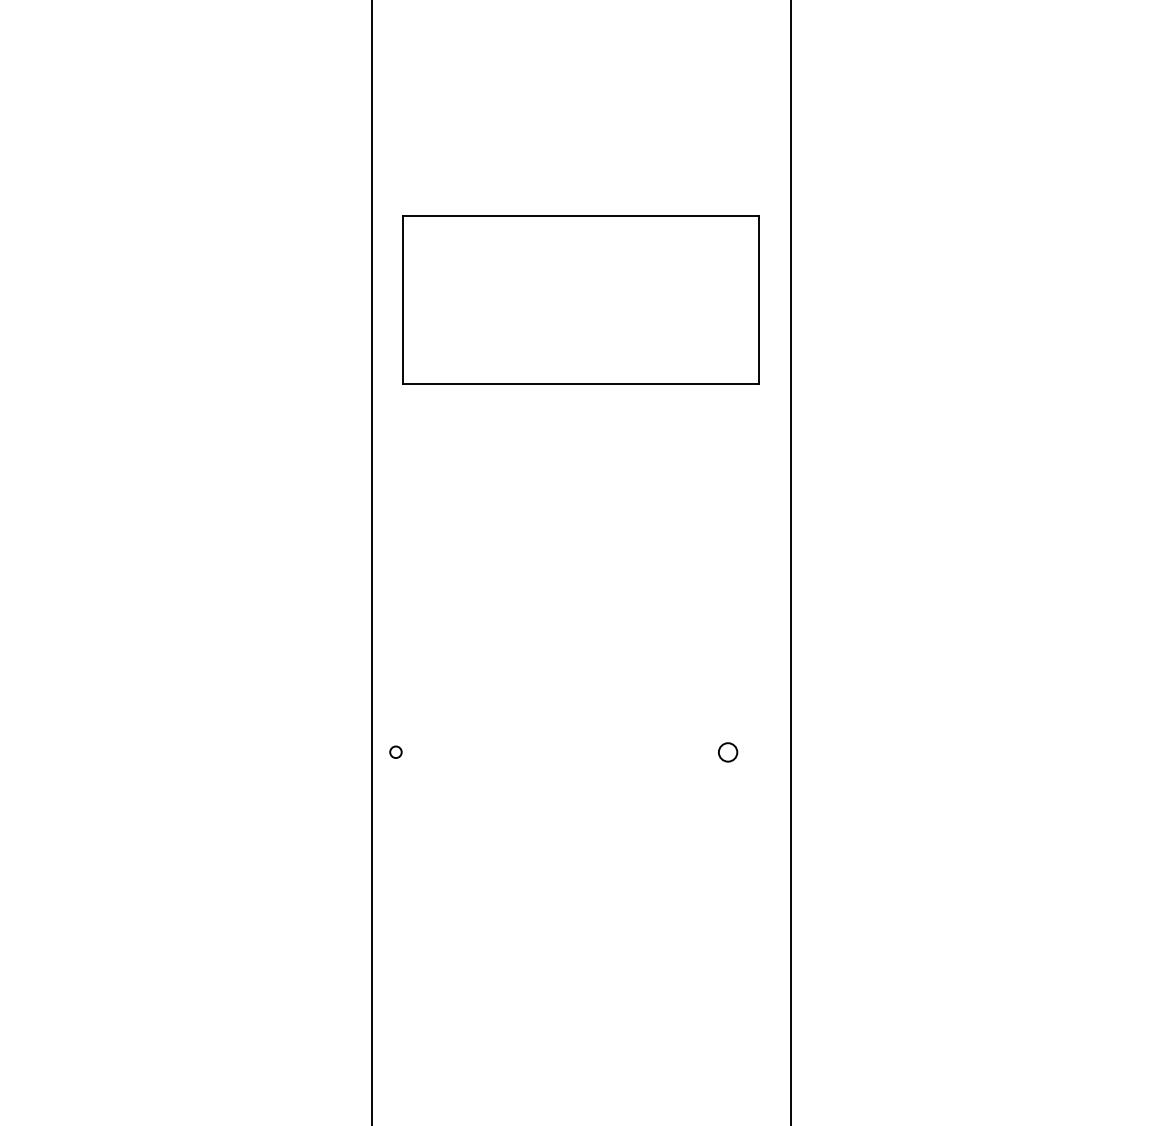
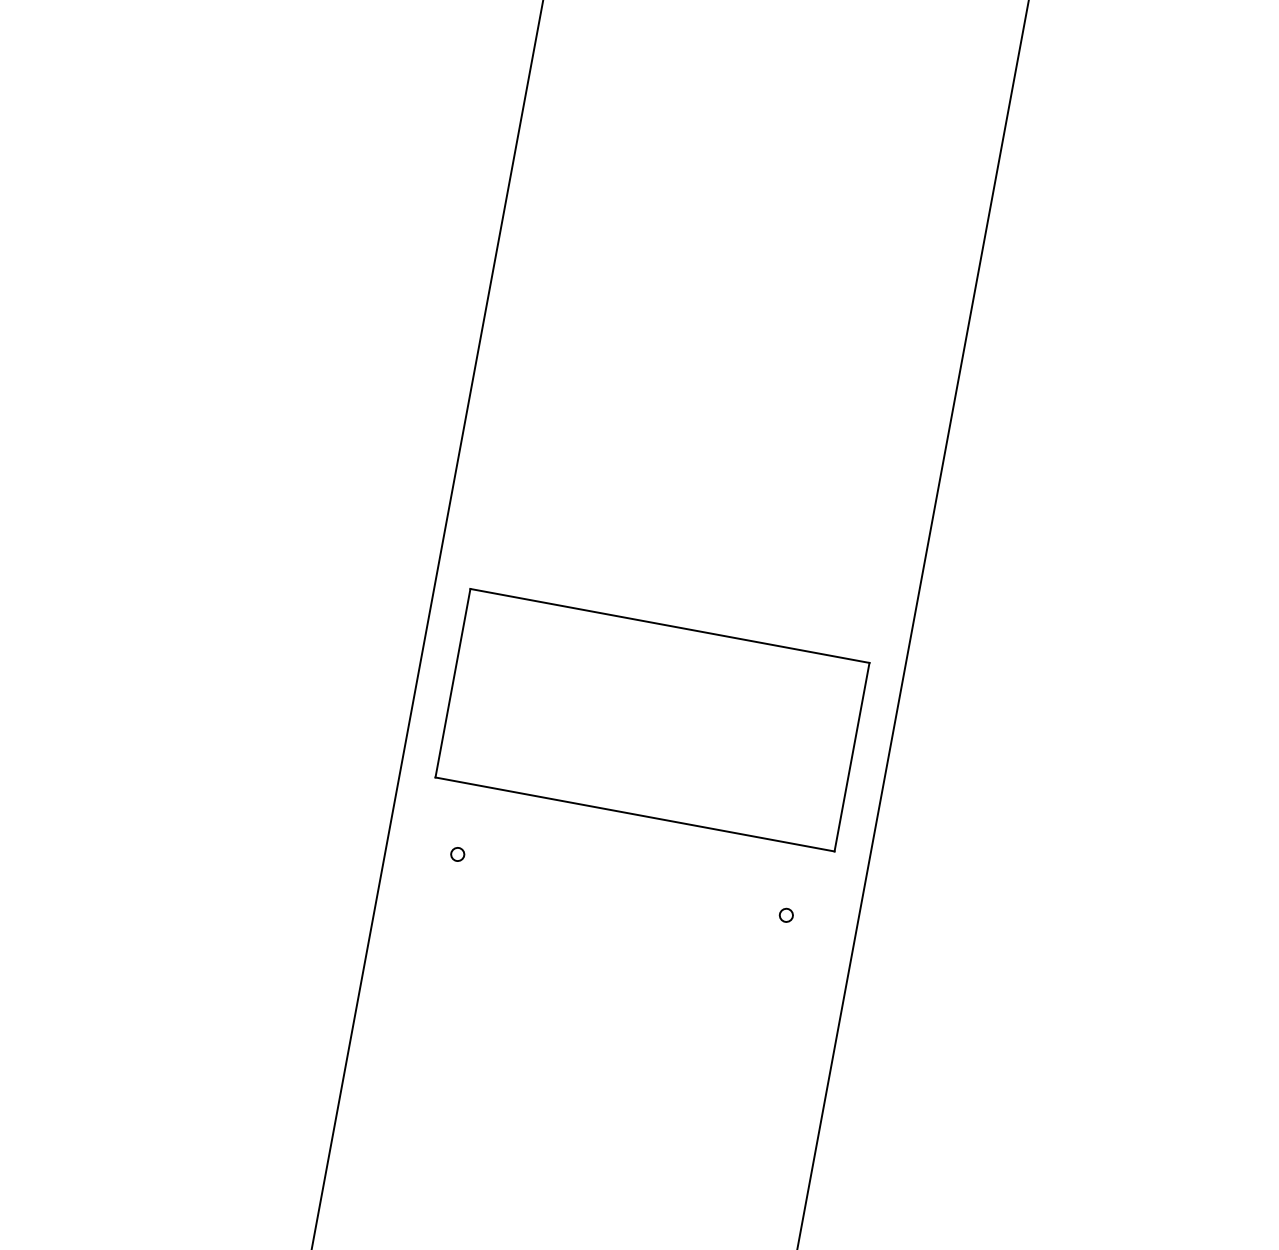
part: (580, 299) -> (651, 719), moved
circle: (395, 751) -> (457, 853), moved
circle: (727, 751) -> (785, 914), size x0.62

